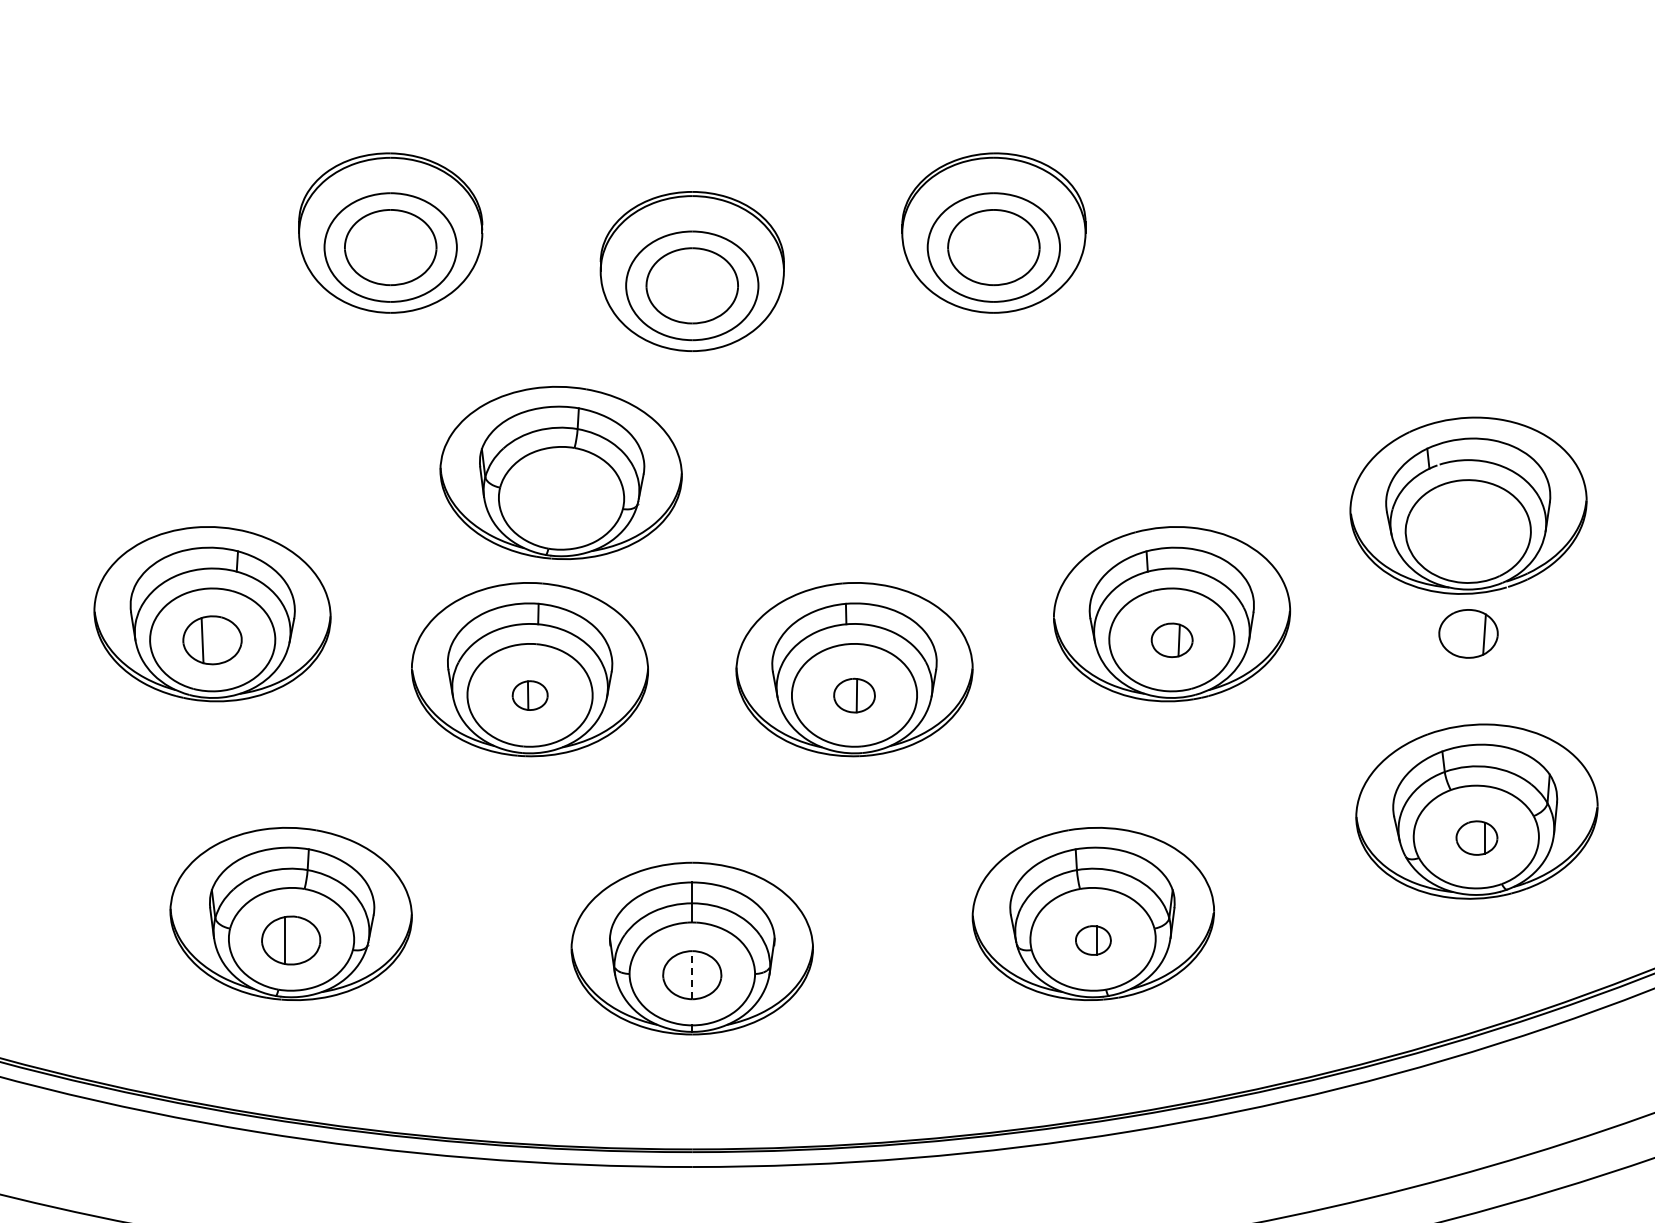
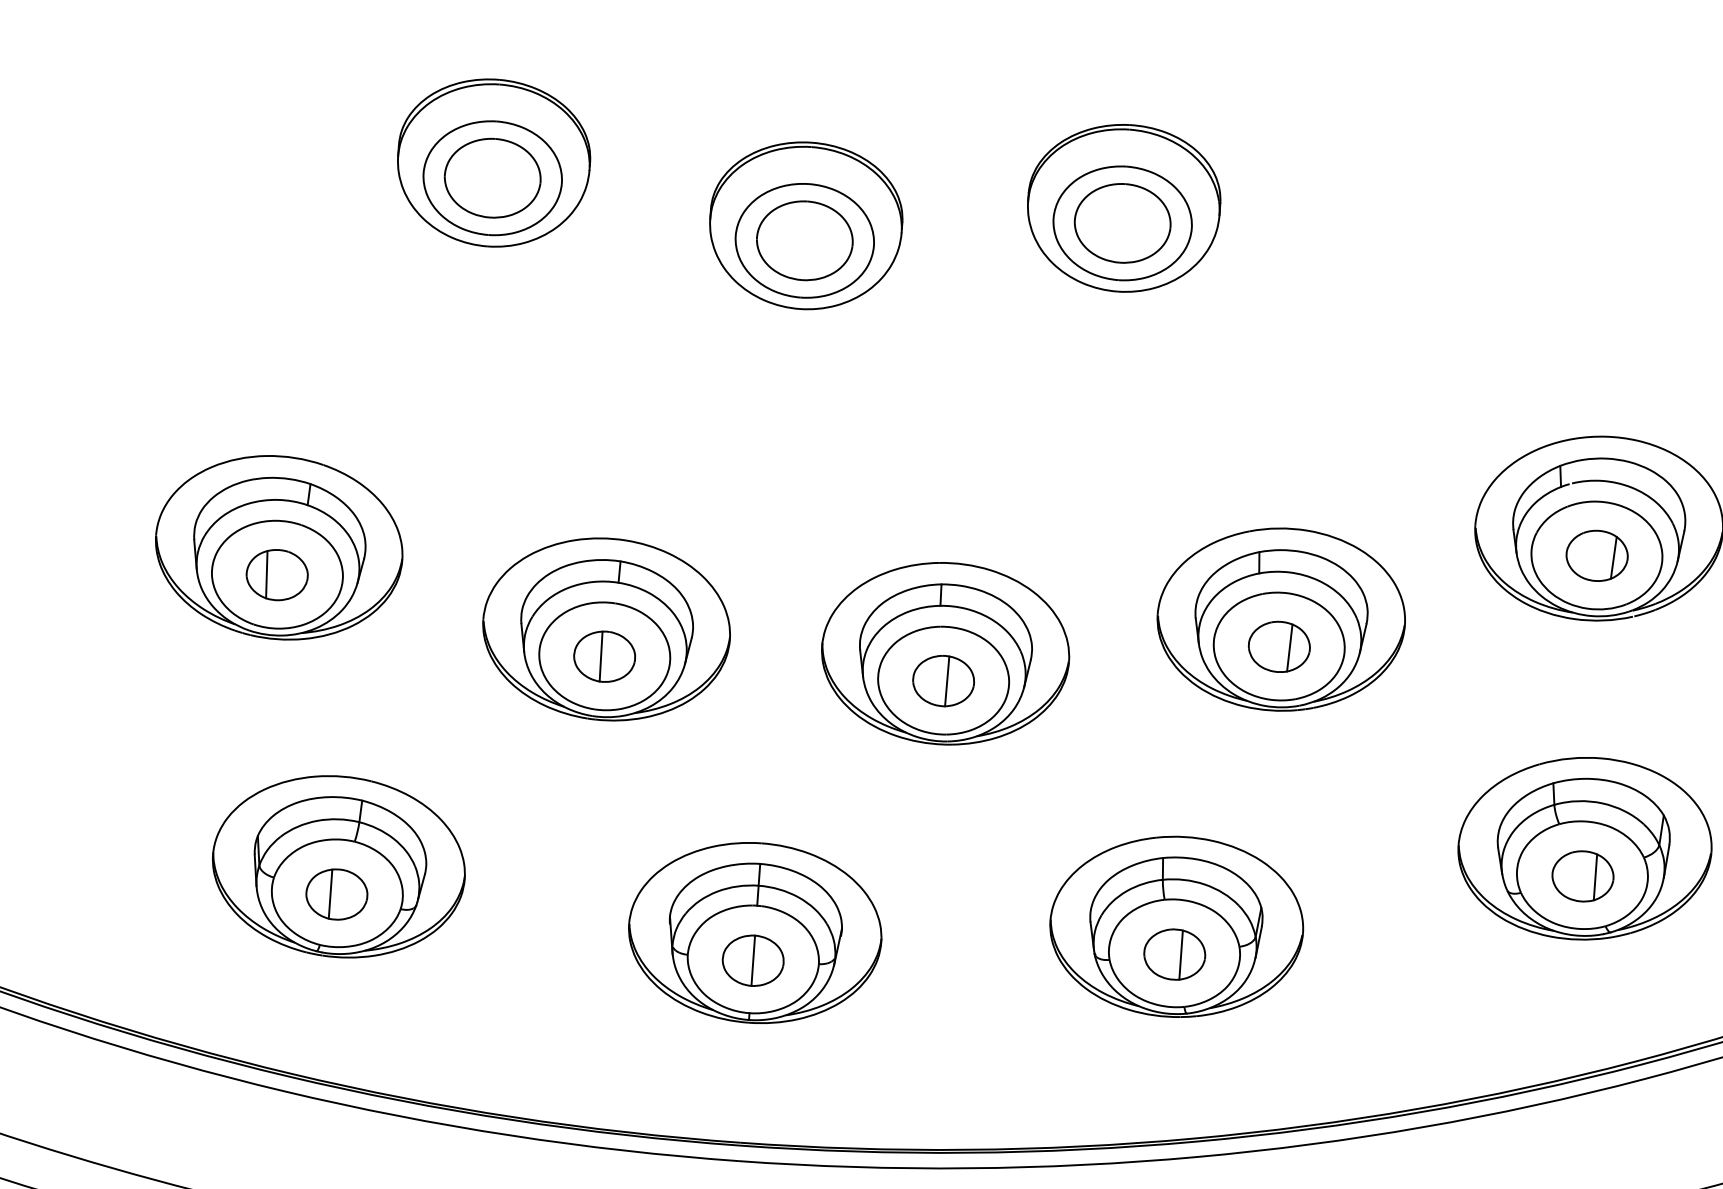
part: (560, 472) -> (653, 425), removed
part: (1468, 633) -> (1597, 555), moved
part: (1172, 640) -> (1279, 647), size x1.43
part: (530, 695) -> (605, 656), size x1.67
part: (854, 695) -> (943, 680), size x1.43
part: (1476, 837) -> (1582, 875), size x1.43
part: (1093, 940) -> (1174, 954), size x1.67
line: (692, 974) -> (753, 960), dashed -> solid

